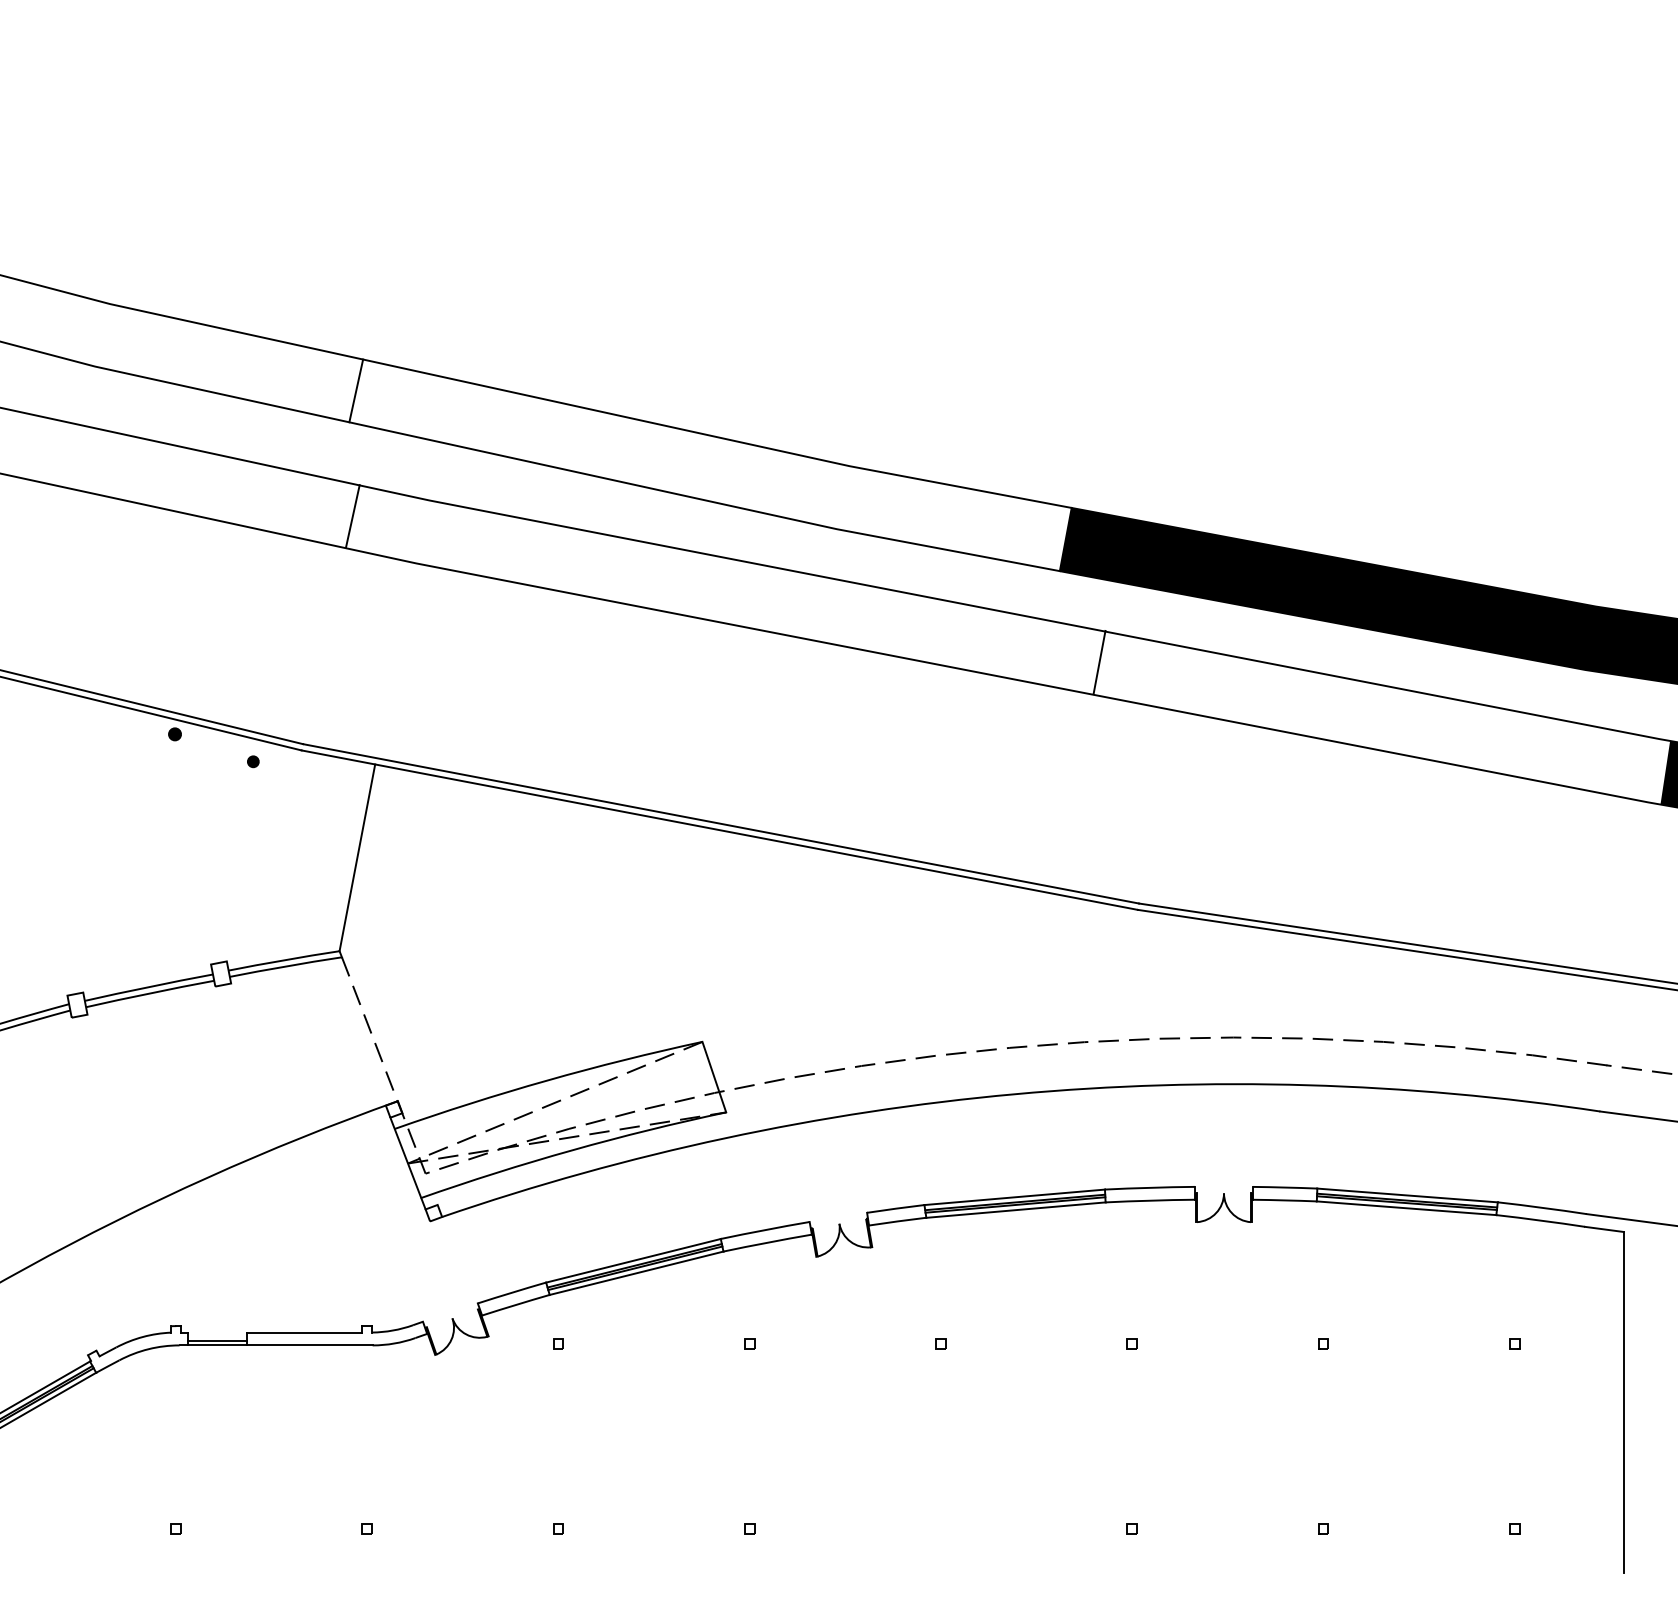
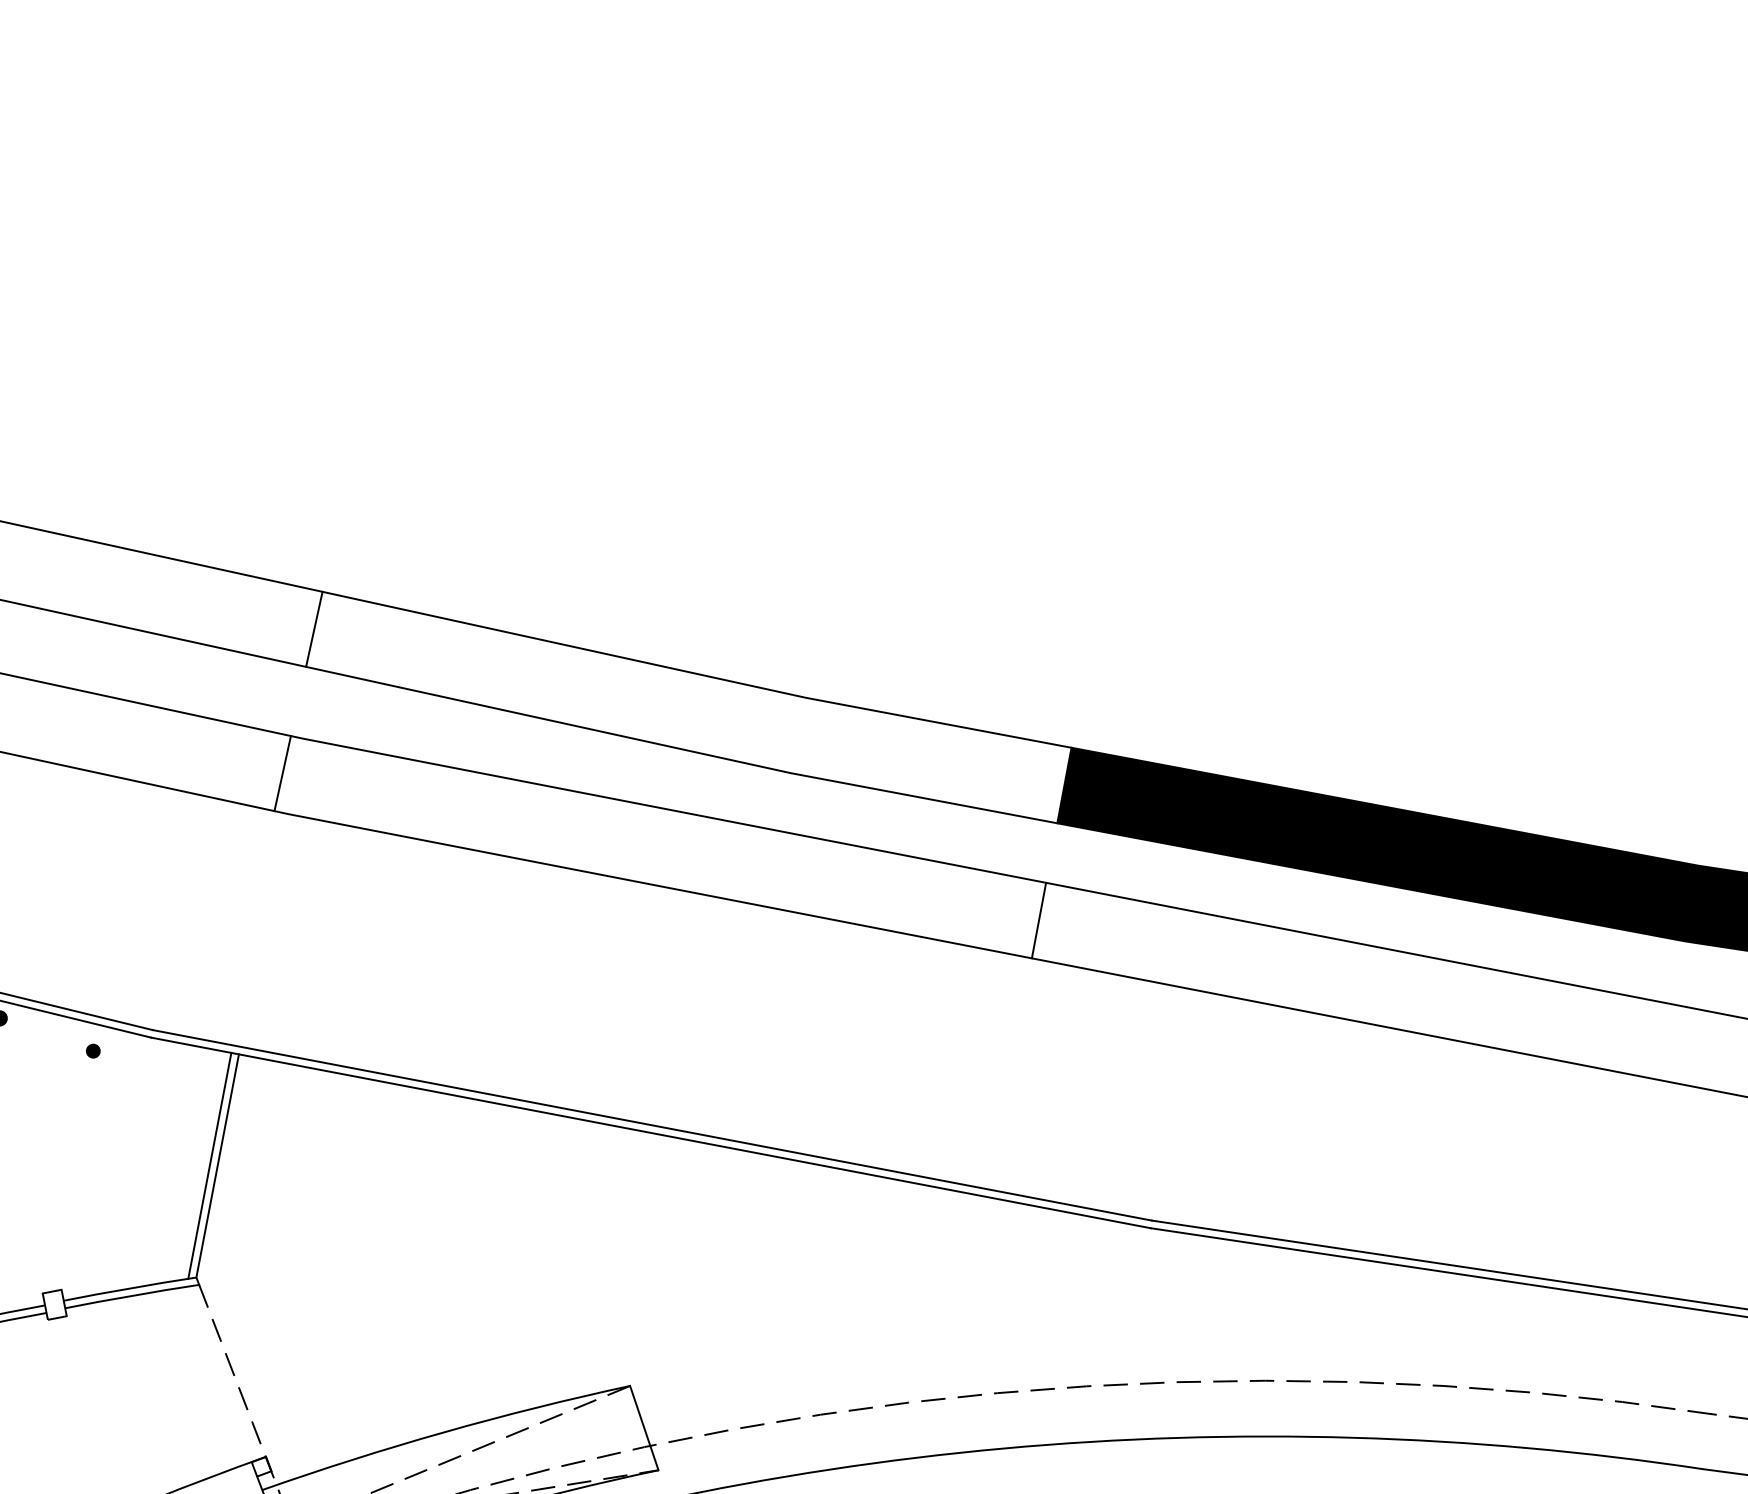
line: (356, 390) -> (314, 628), moved
line: (352, 516) -> (282, 773), moved
line: (1099, 662) -> (1038, 920), moved
line: (350, 857) -> (209, 1165), added

